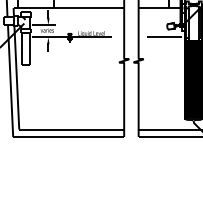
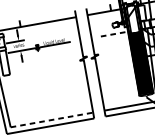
line: (163, 37) -> (111, 34), solid -> dashed
line: (72, 129) -> (52, 119), solid -> dashed

